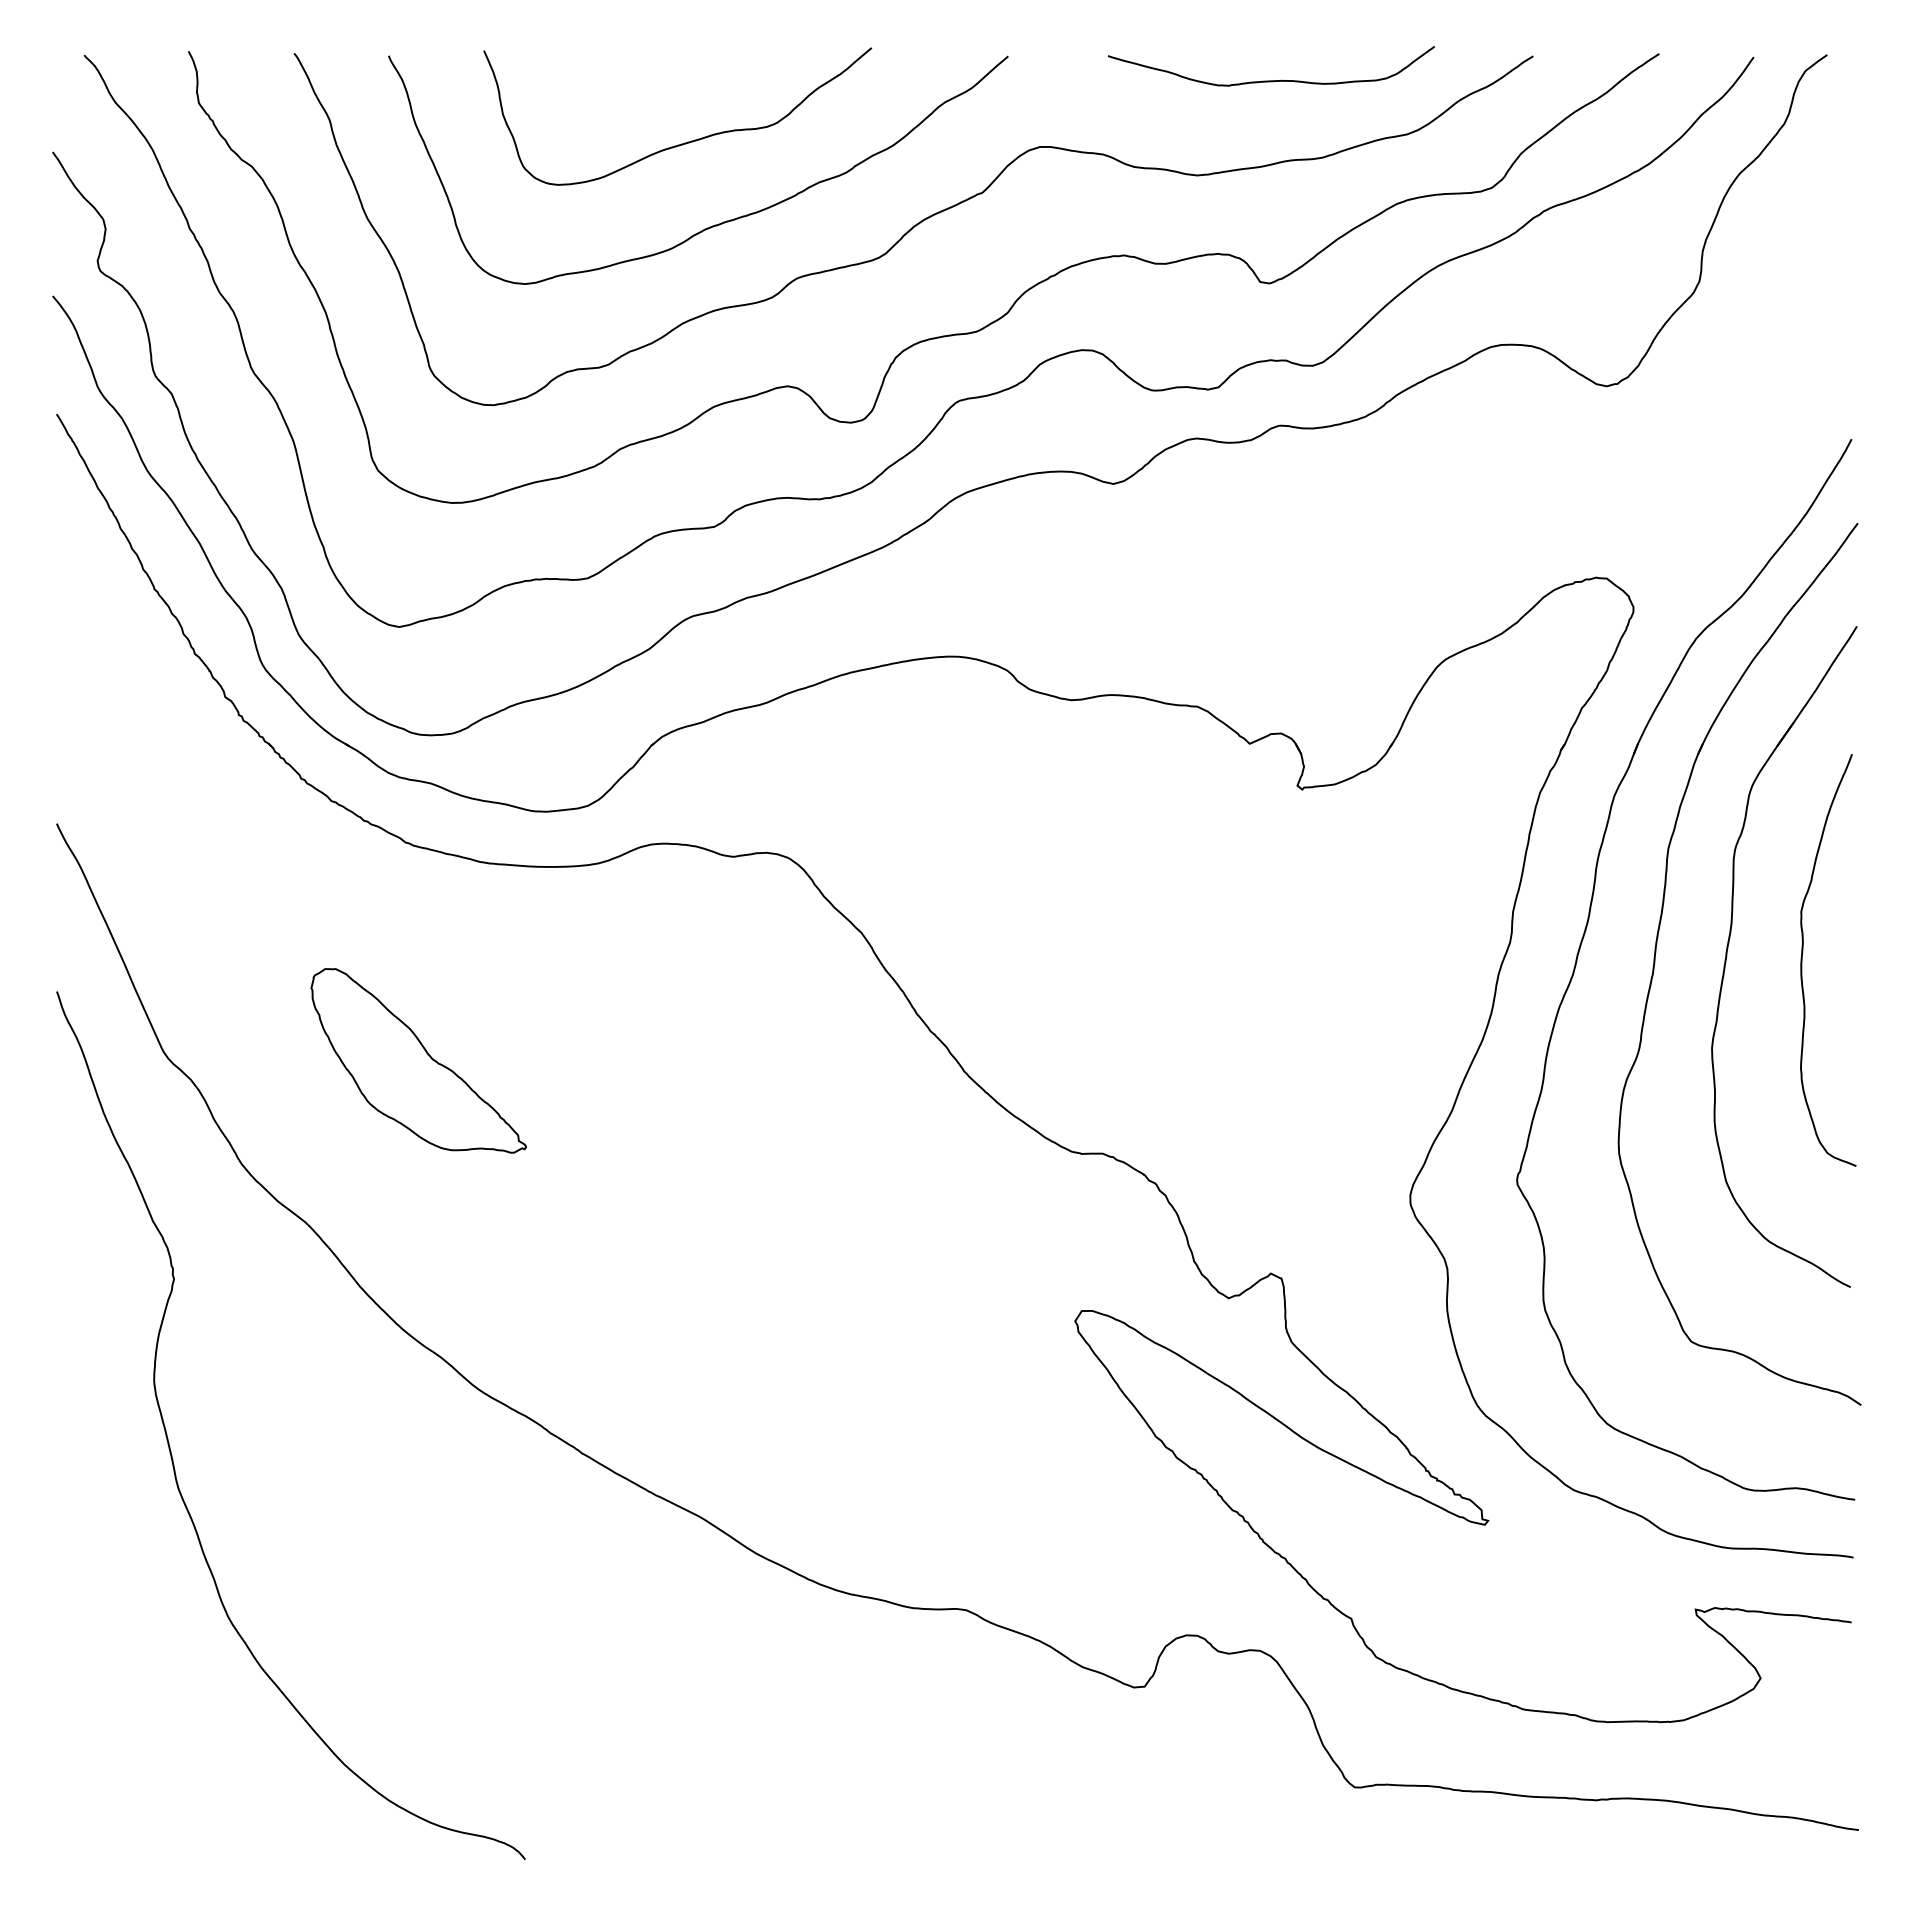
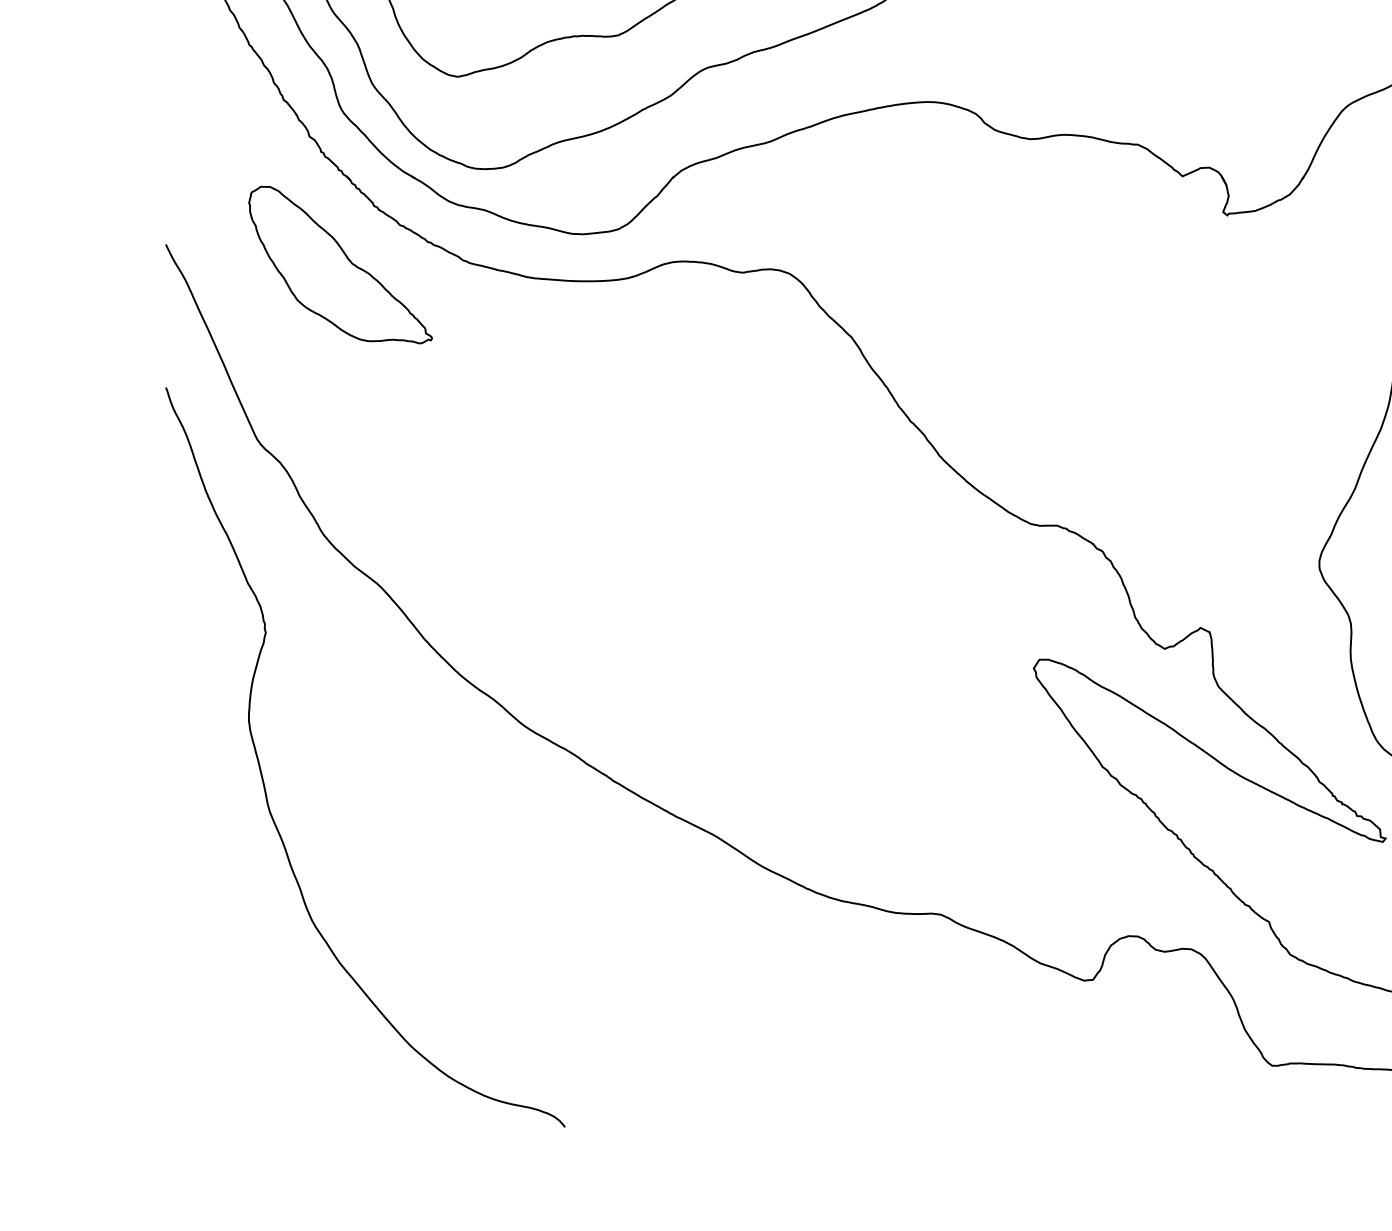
part: (418, 1060) -> (340, 264), moved

